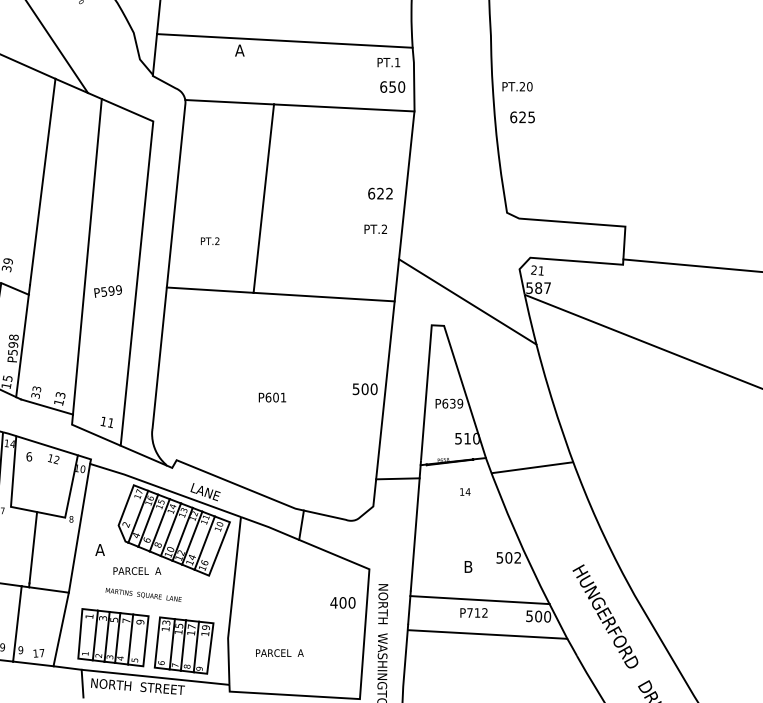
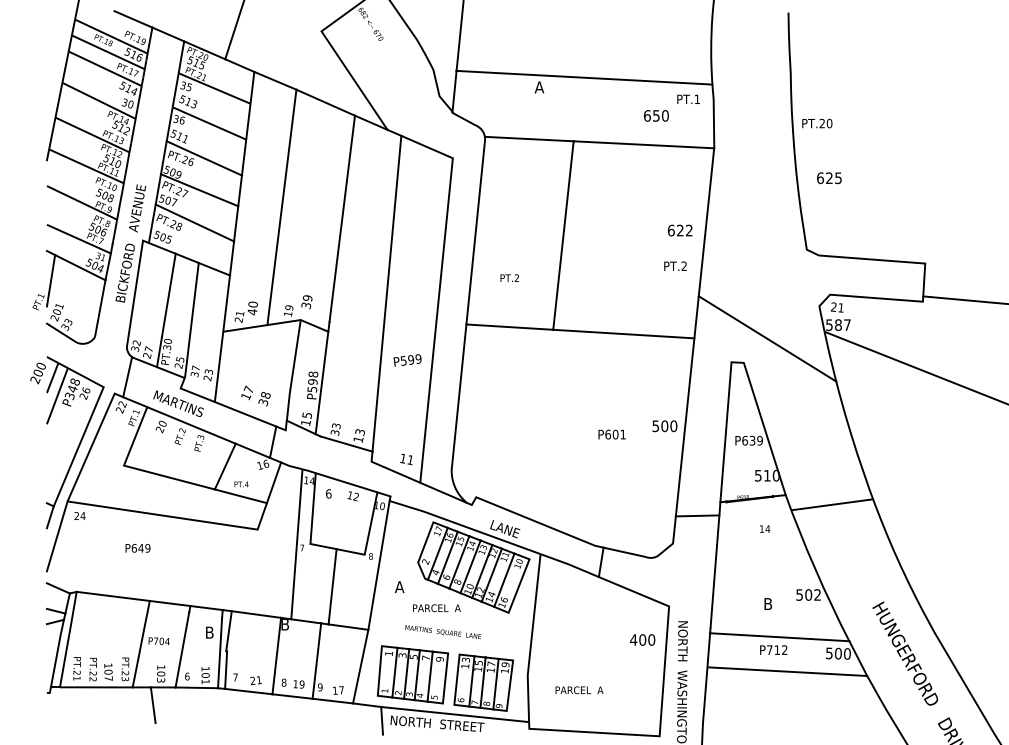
text: (392, 86) -> (656, 115), moved
text: (522, 117) -> (829, 178), moved
text: (107, 291) -> (407, 360), moved
text: (271, 397) -> (611, 434), moved

